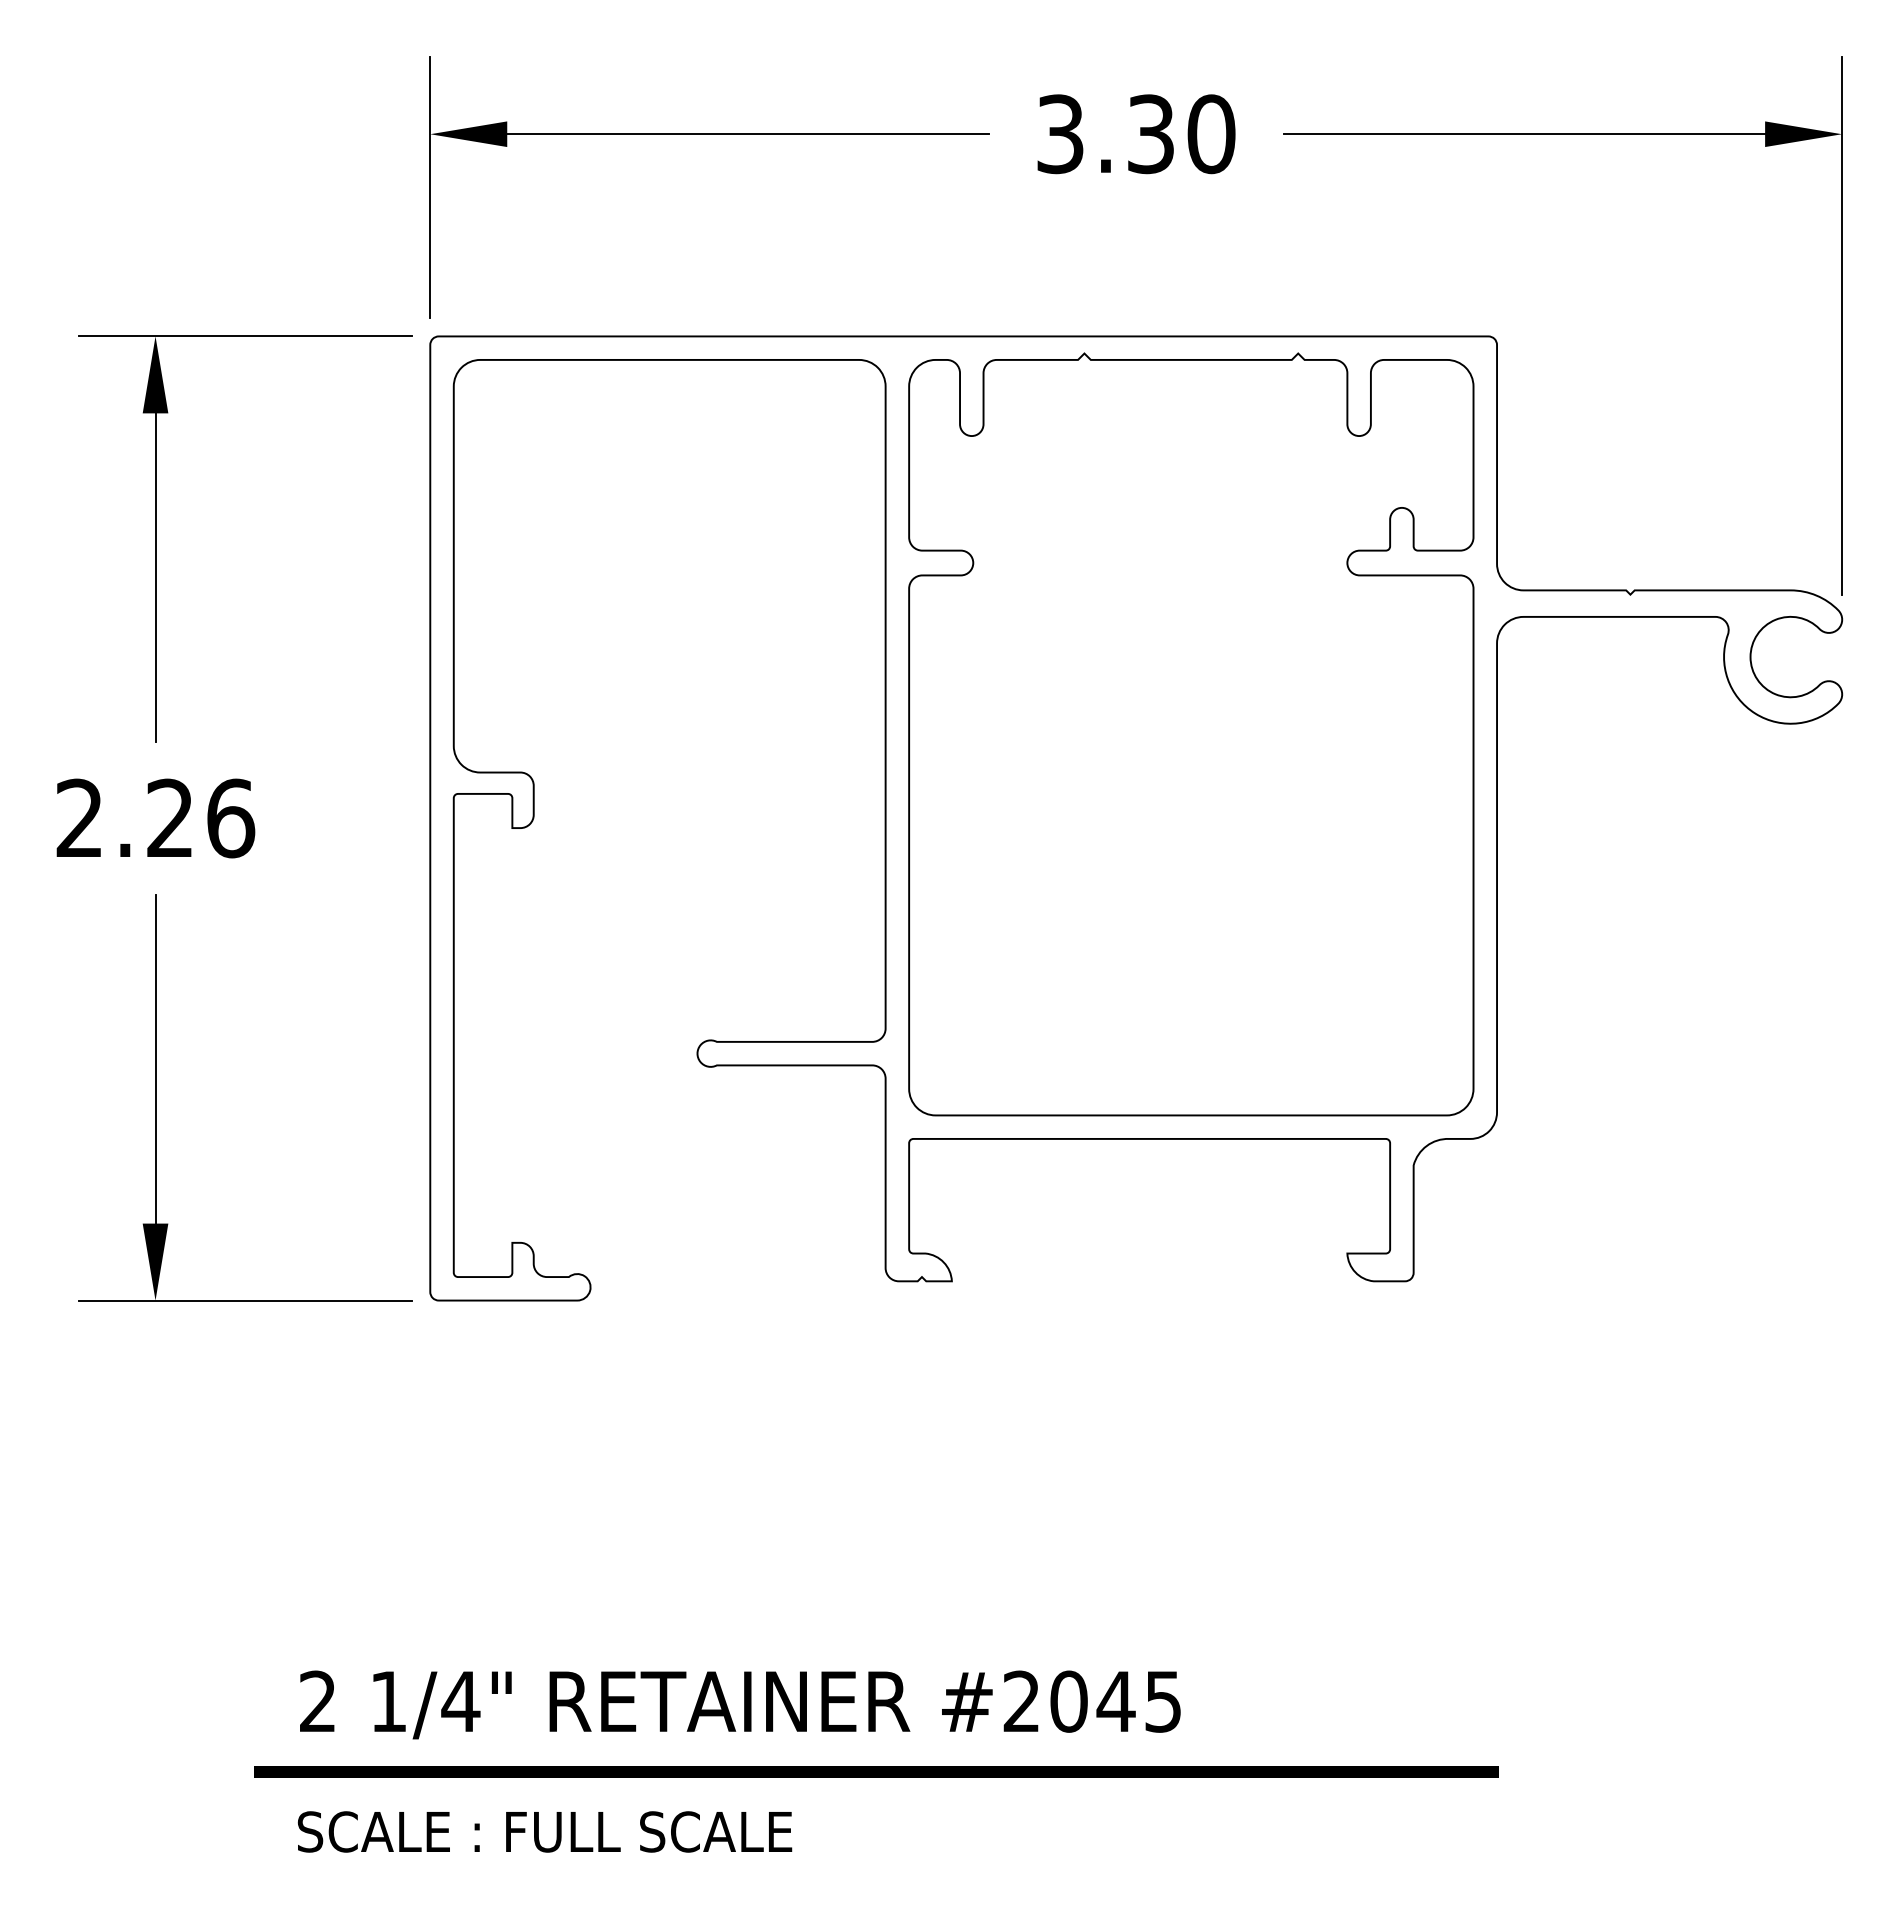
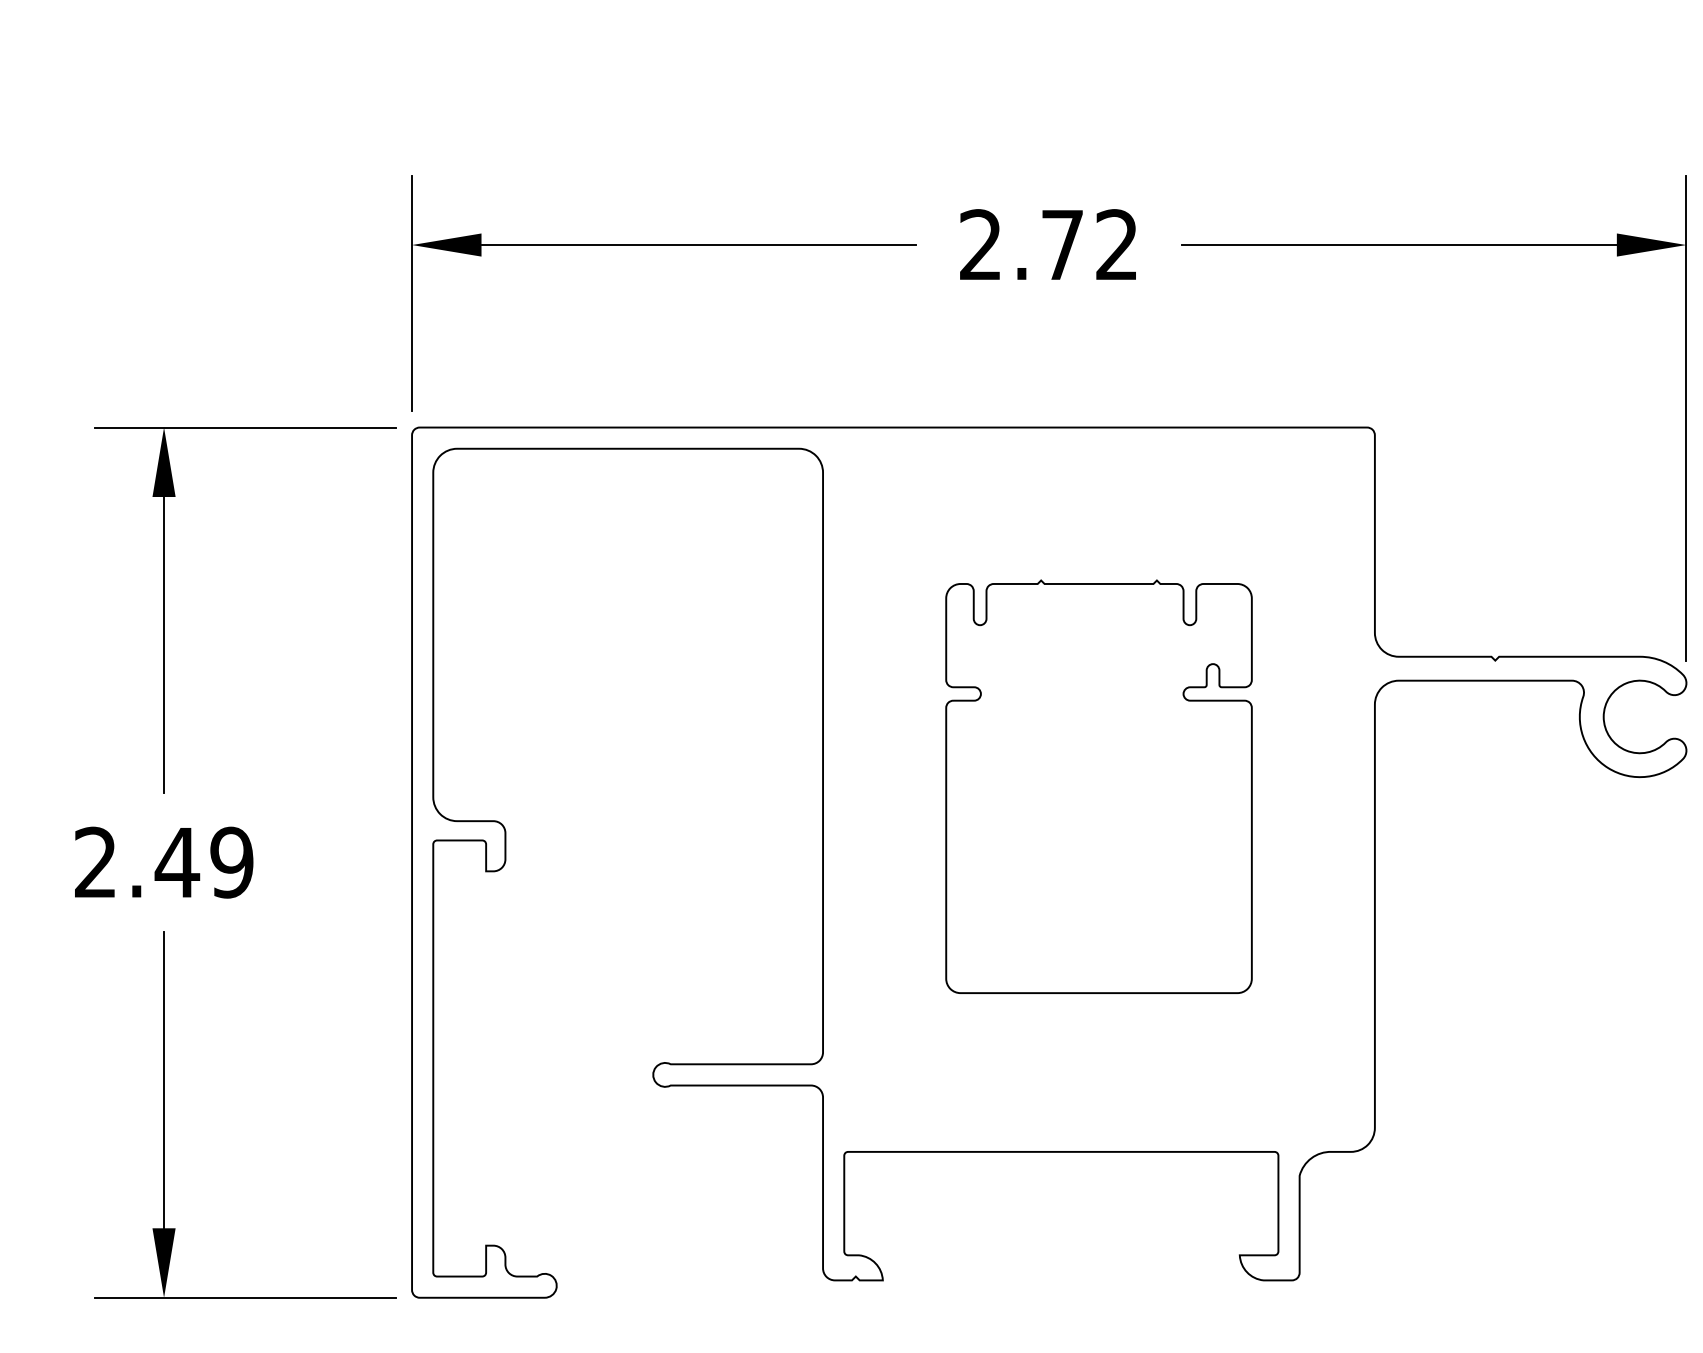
text: (1136, 134) -> (1049, 245), 3.30 -> 2.72
part: (1191, 734) -> (1099, 786), size x0.6
text: (200, 818) -> (204, 862), 2.26 -> 2.49

